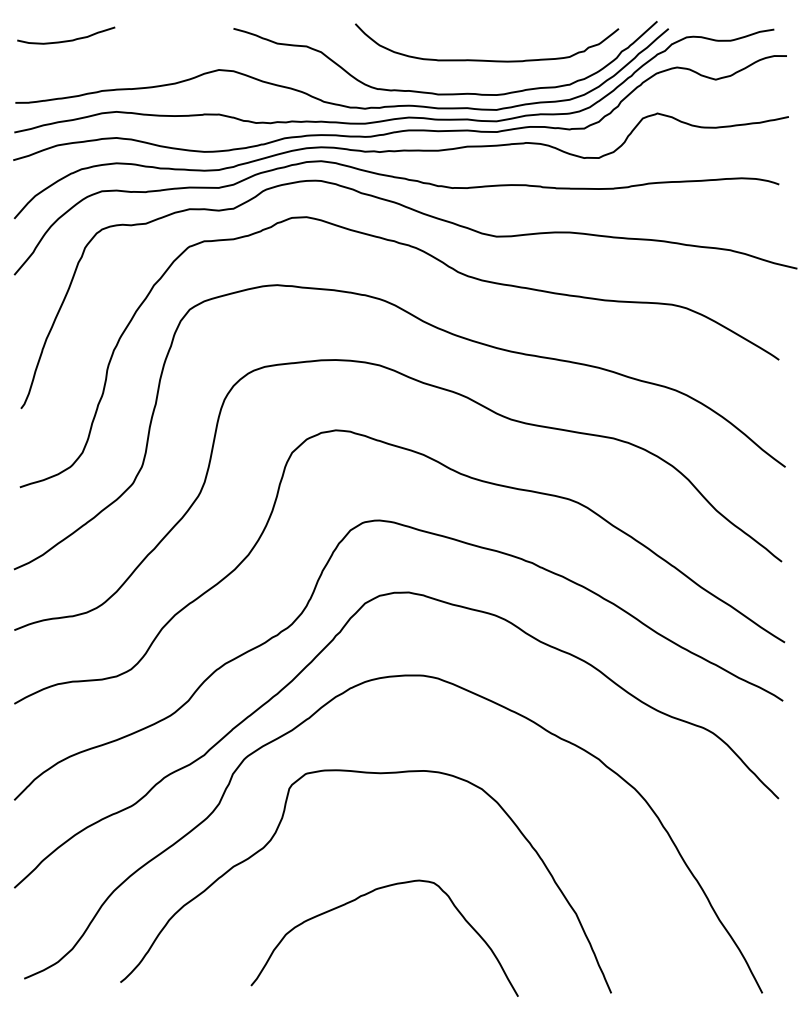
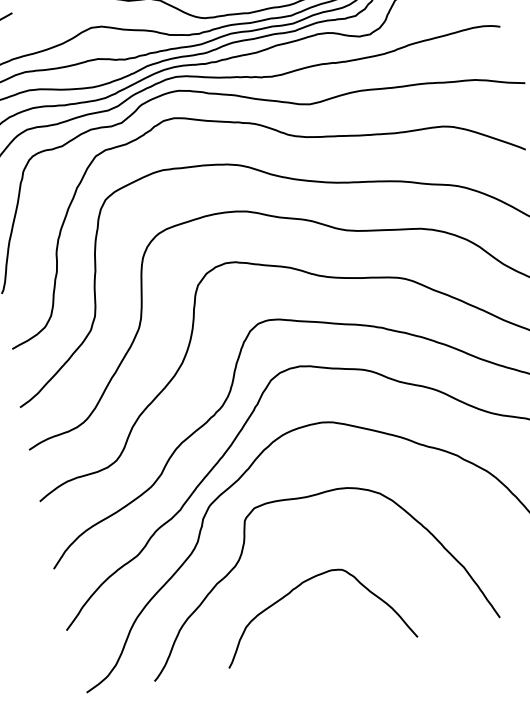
curve: (368, 894) -> (298, 587), moved

